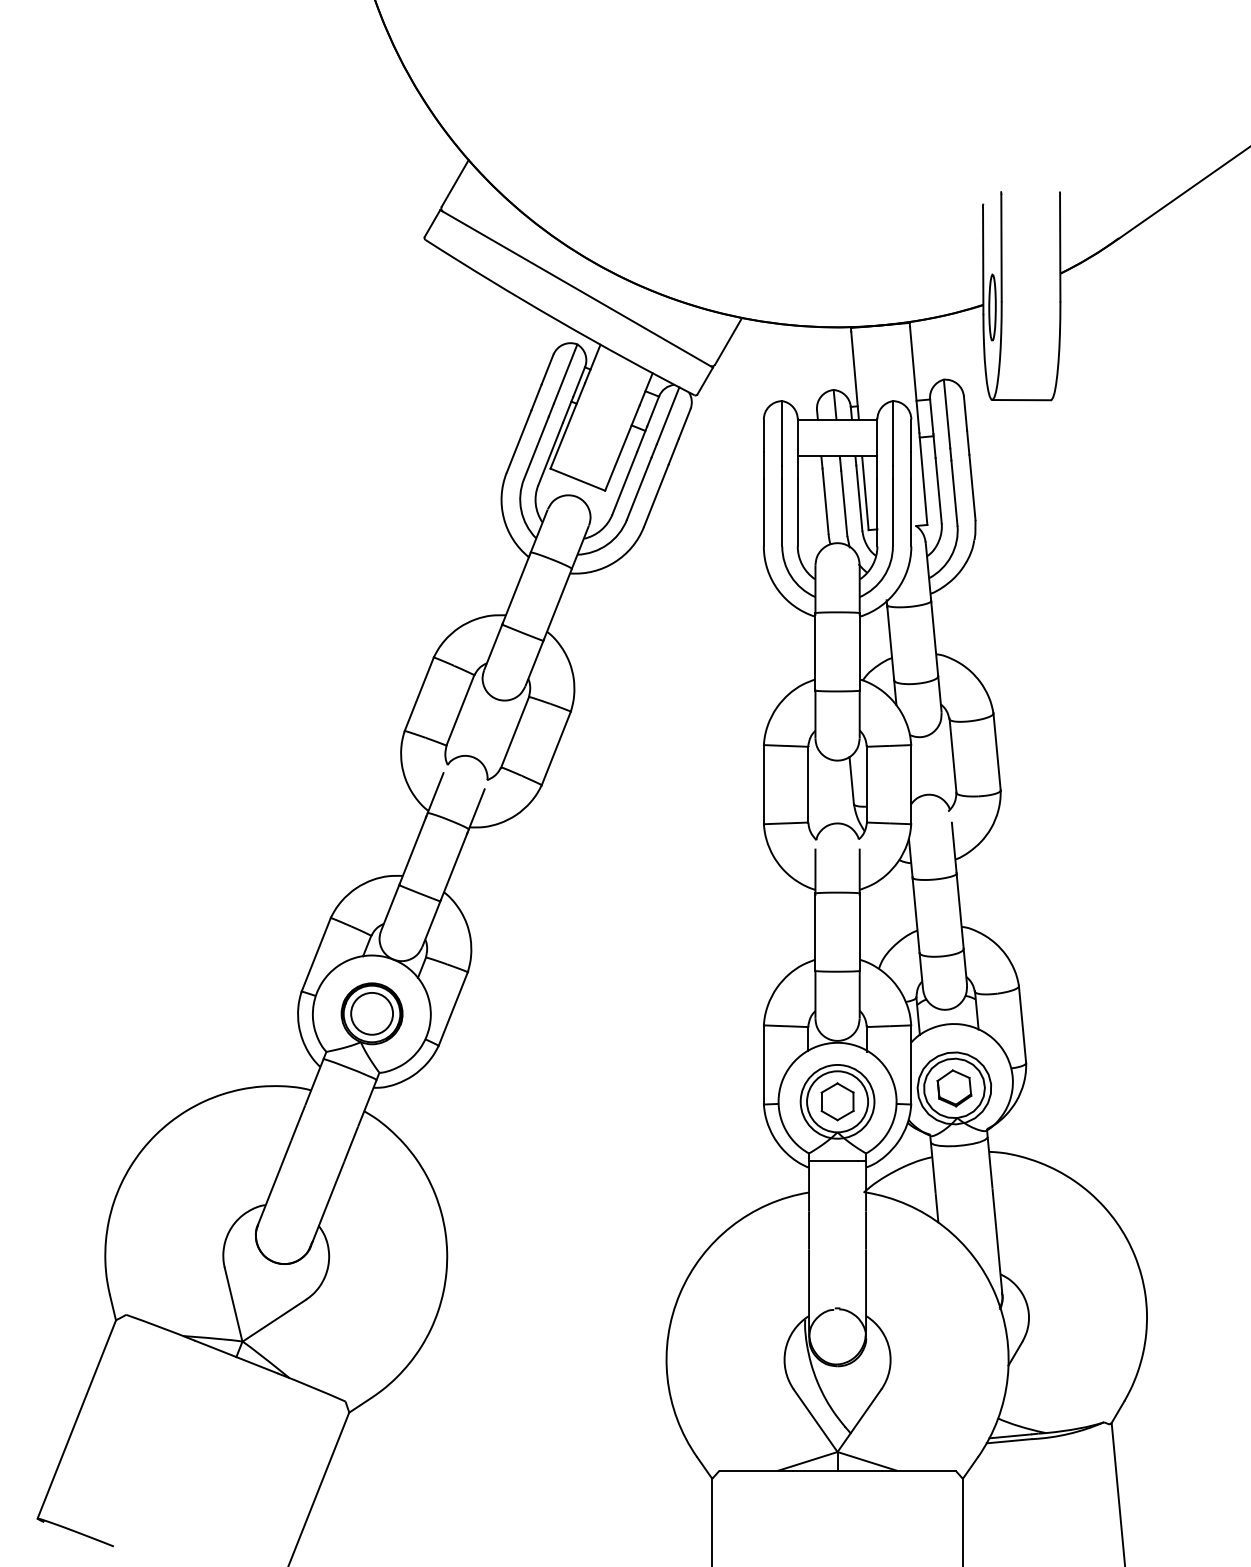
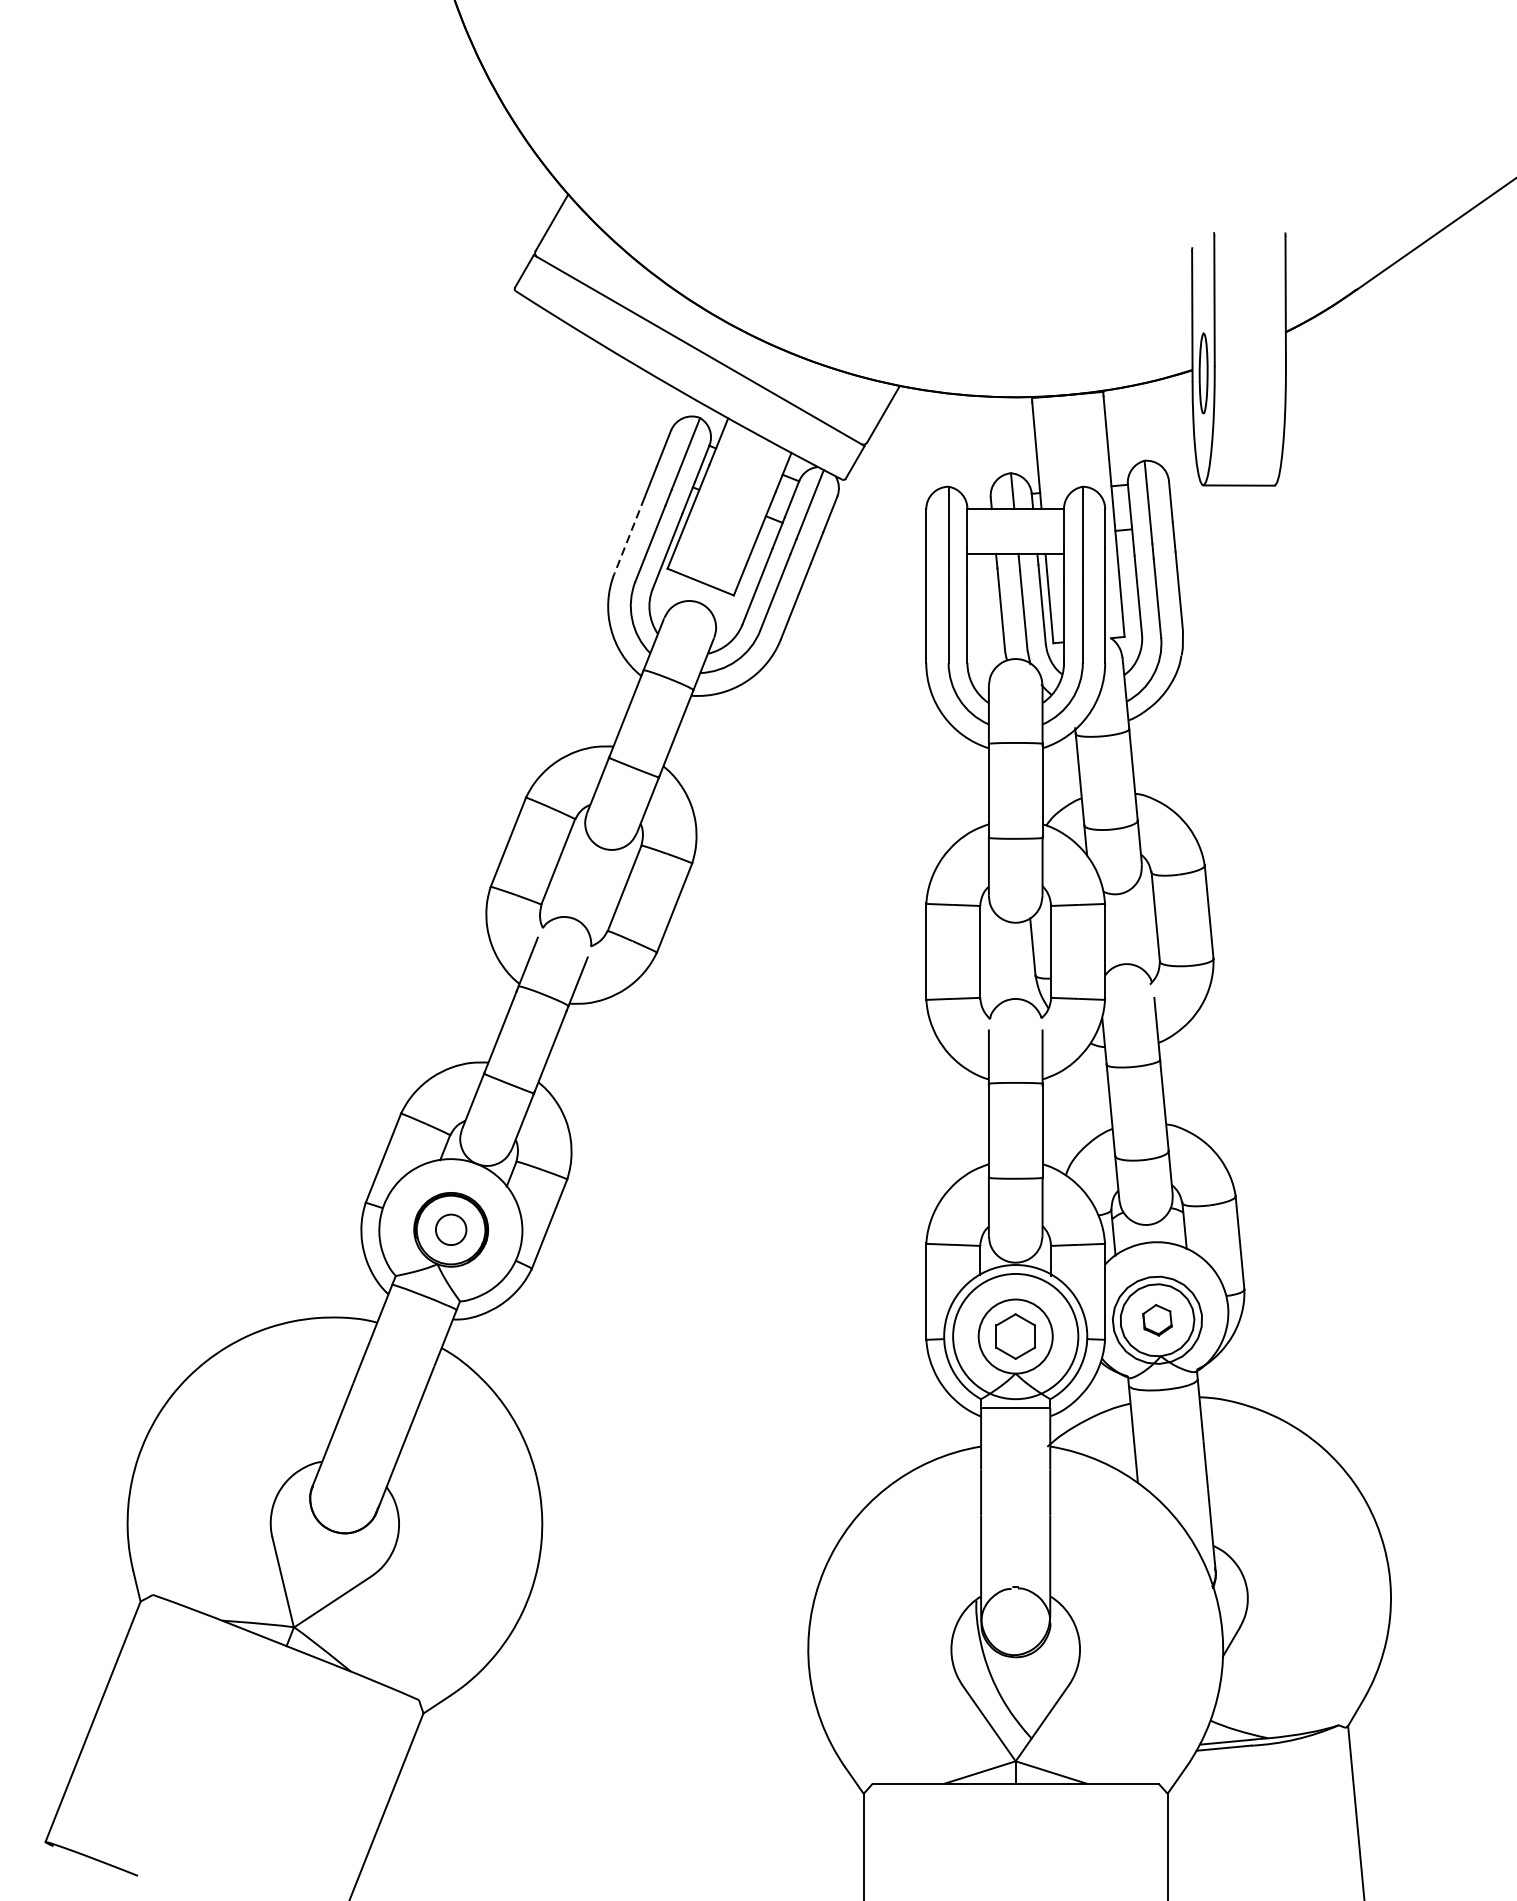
line: (519, 441) -> (629, 535), solid -> dashed
circle: (372, 1013) -> (451, 1229), size x0.6
part: (954, 1088) -> (1157, 1320), size x0.7
circle: (837, 1101) -> (1015, 1336), size x1.4

